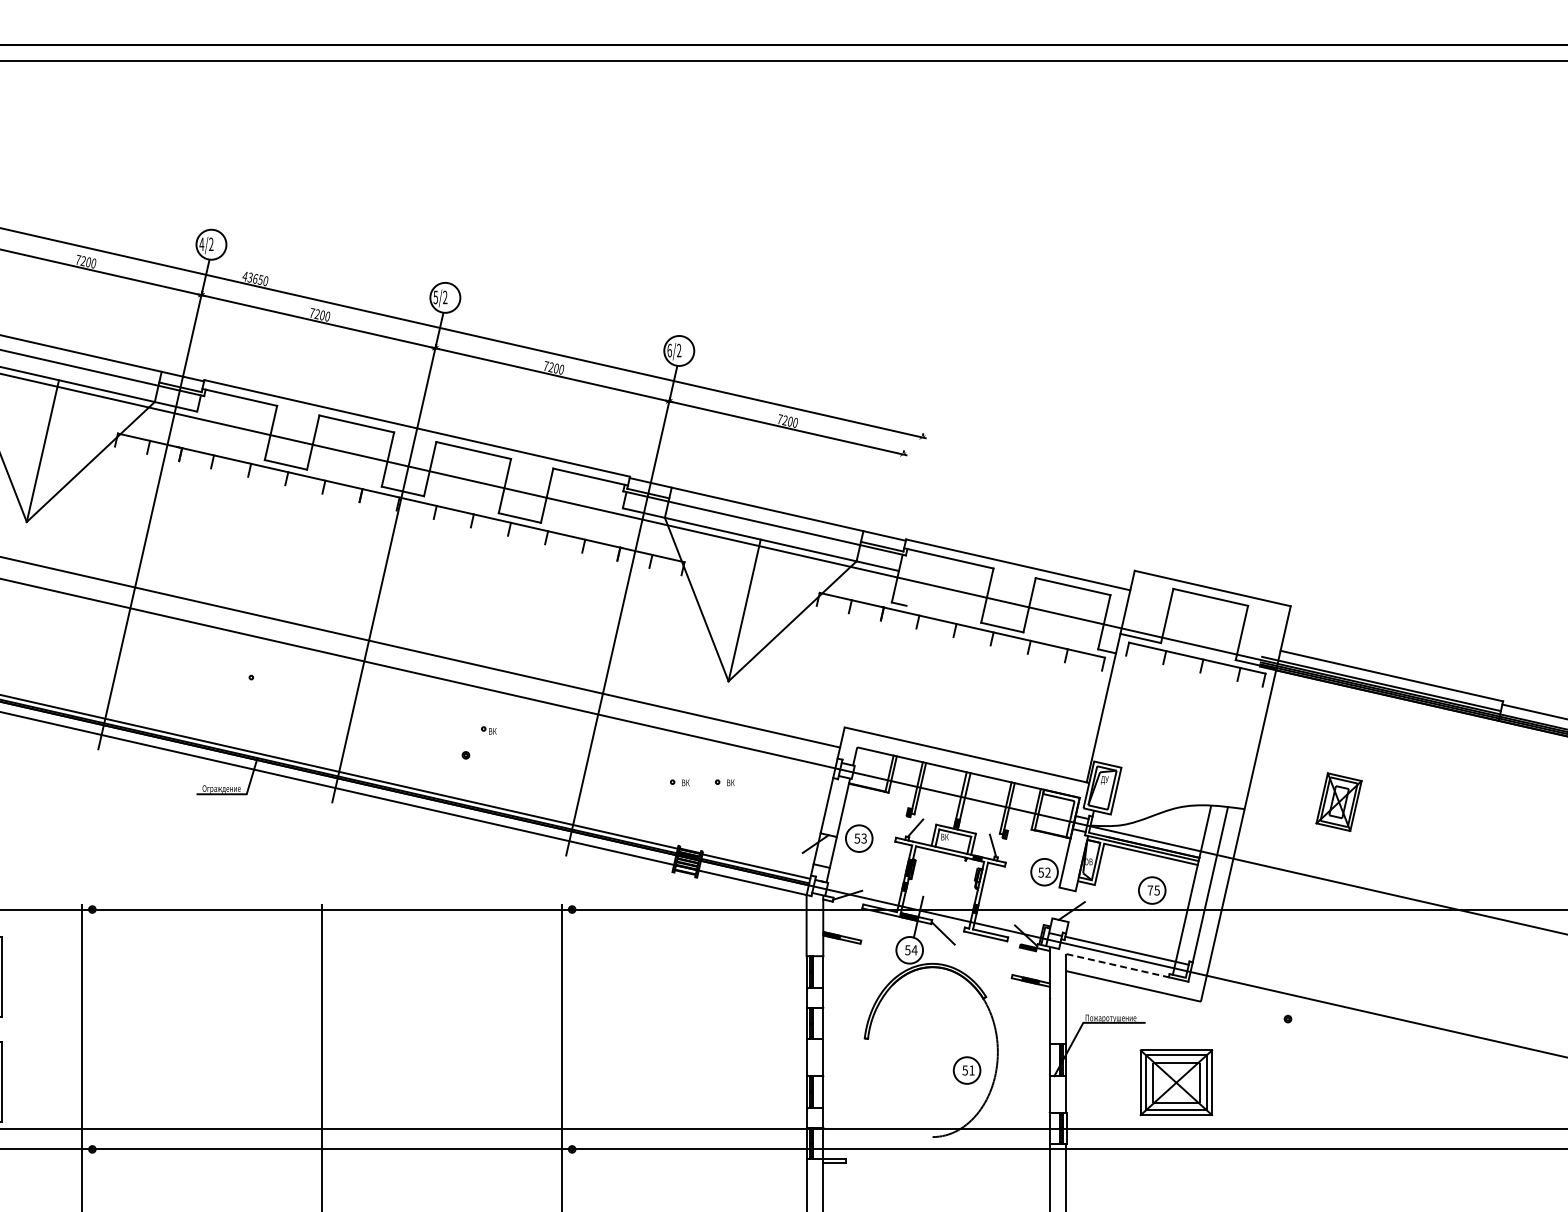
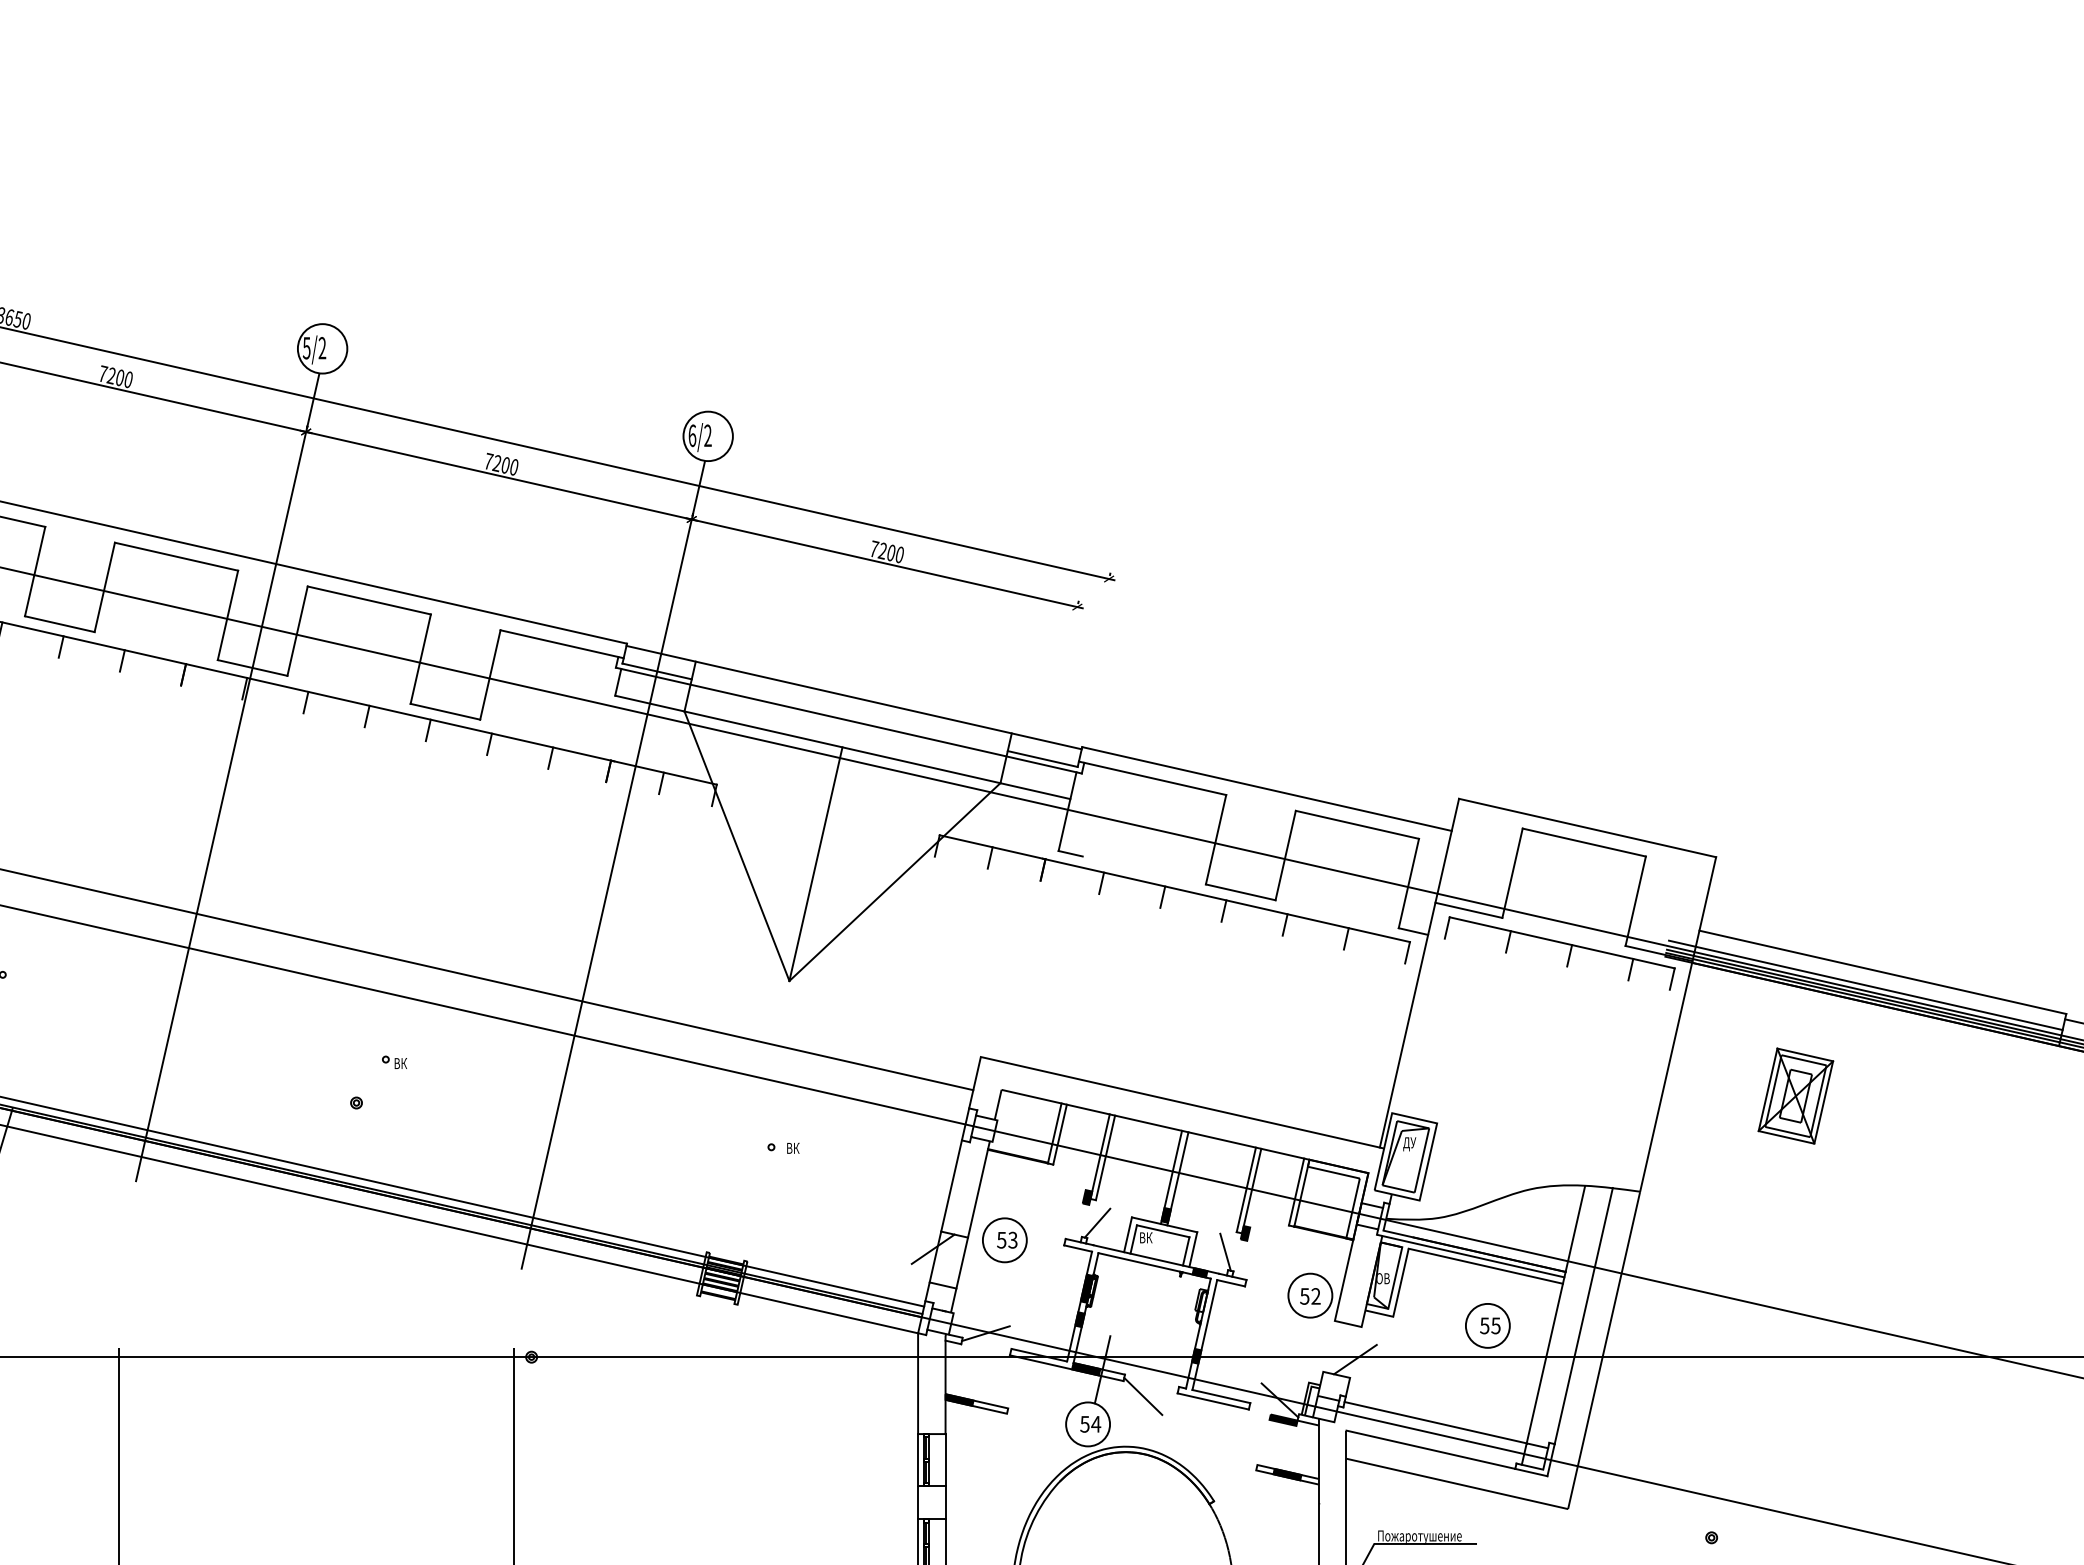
part: (679, 782) -> (708, 1147), removed
part: (1338, 801) -> (1794, 1095), moved
text: (1150, 890) -> (1485, 1325), 75 -> 55
line: (1117, 965) -> (1430, 1449), dashed -> solid

